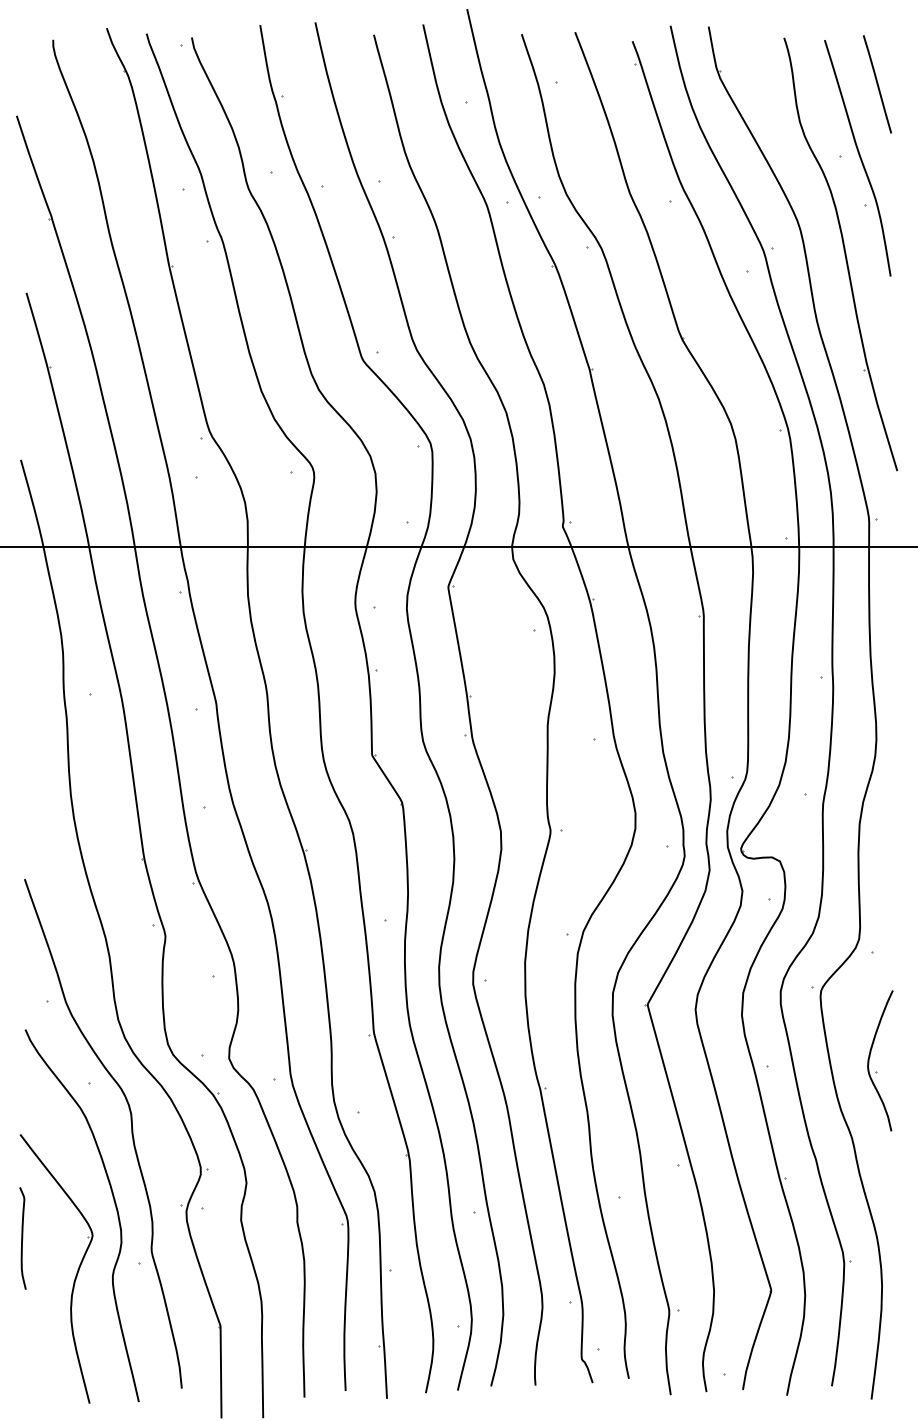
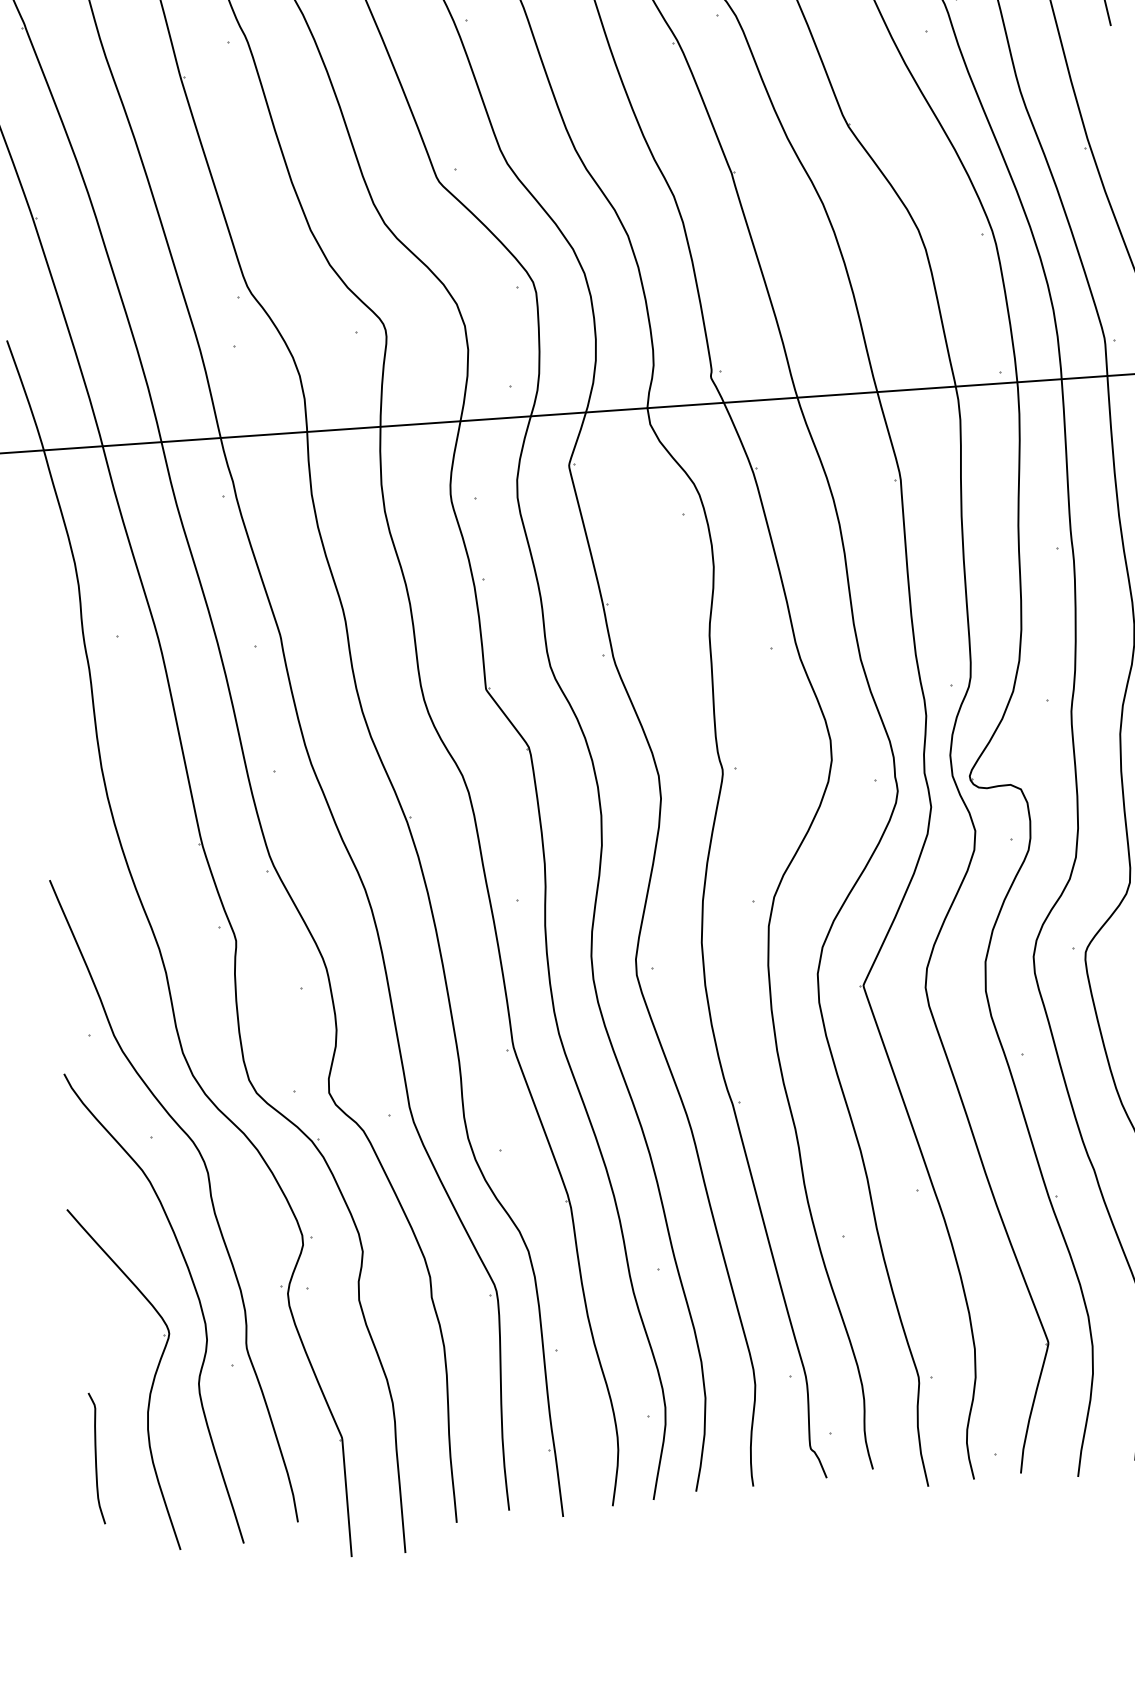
curve: (22, 1238) -> (96, 1458), moved

